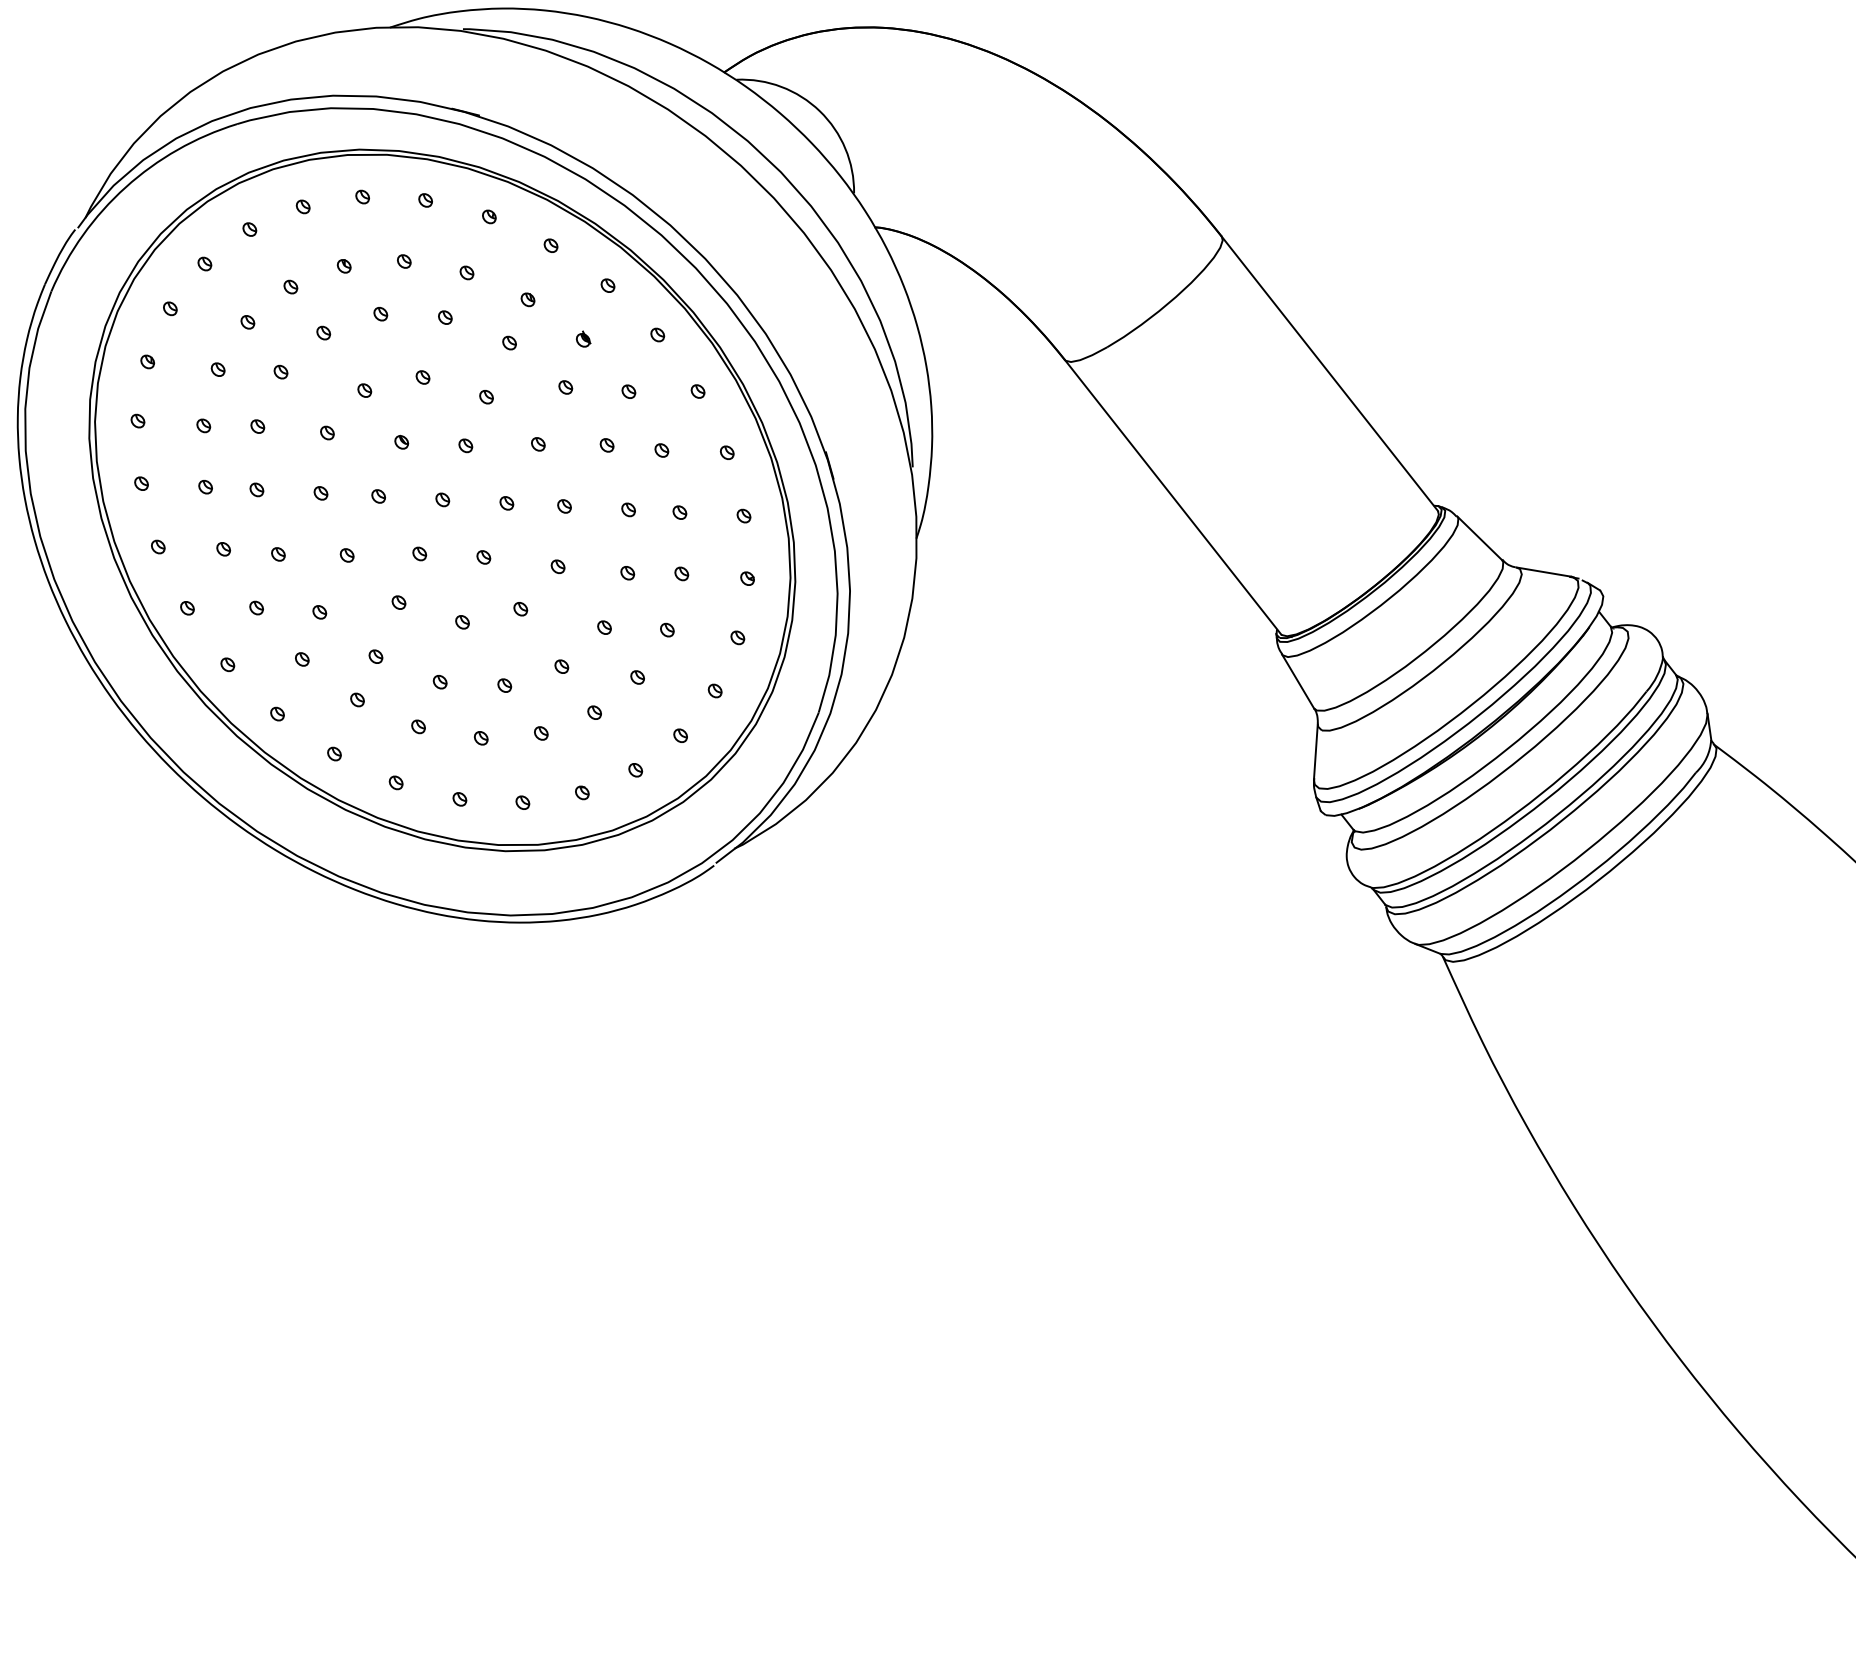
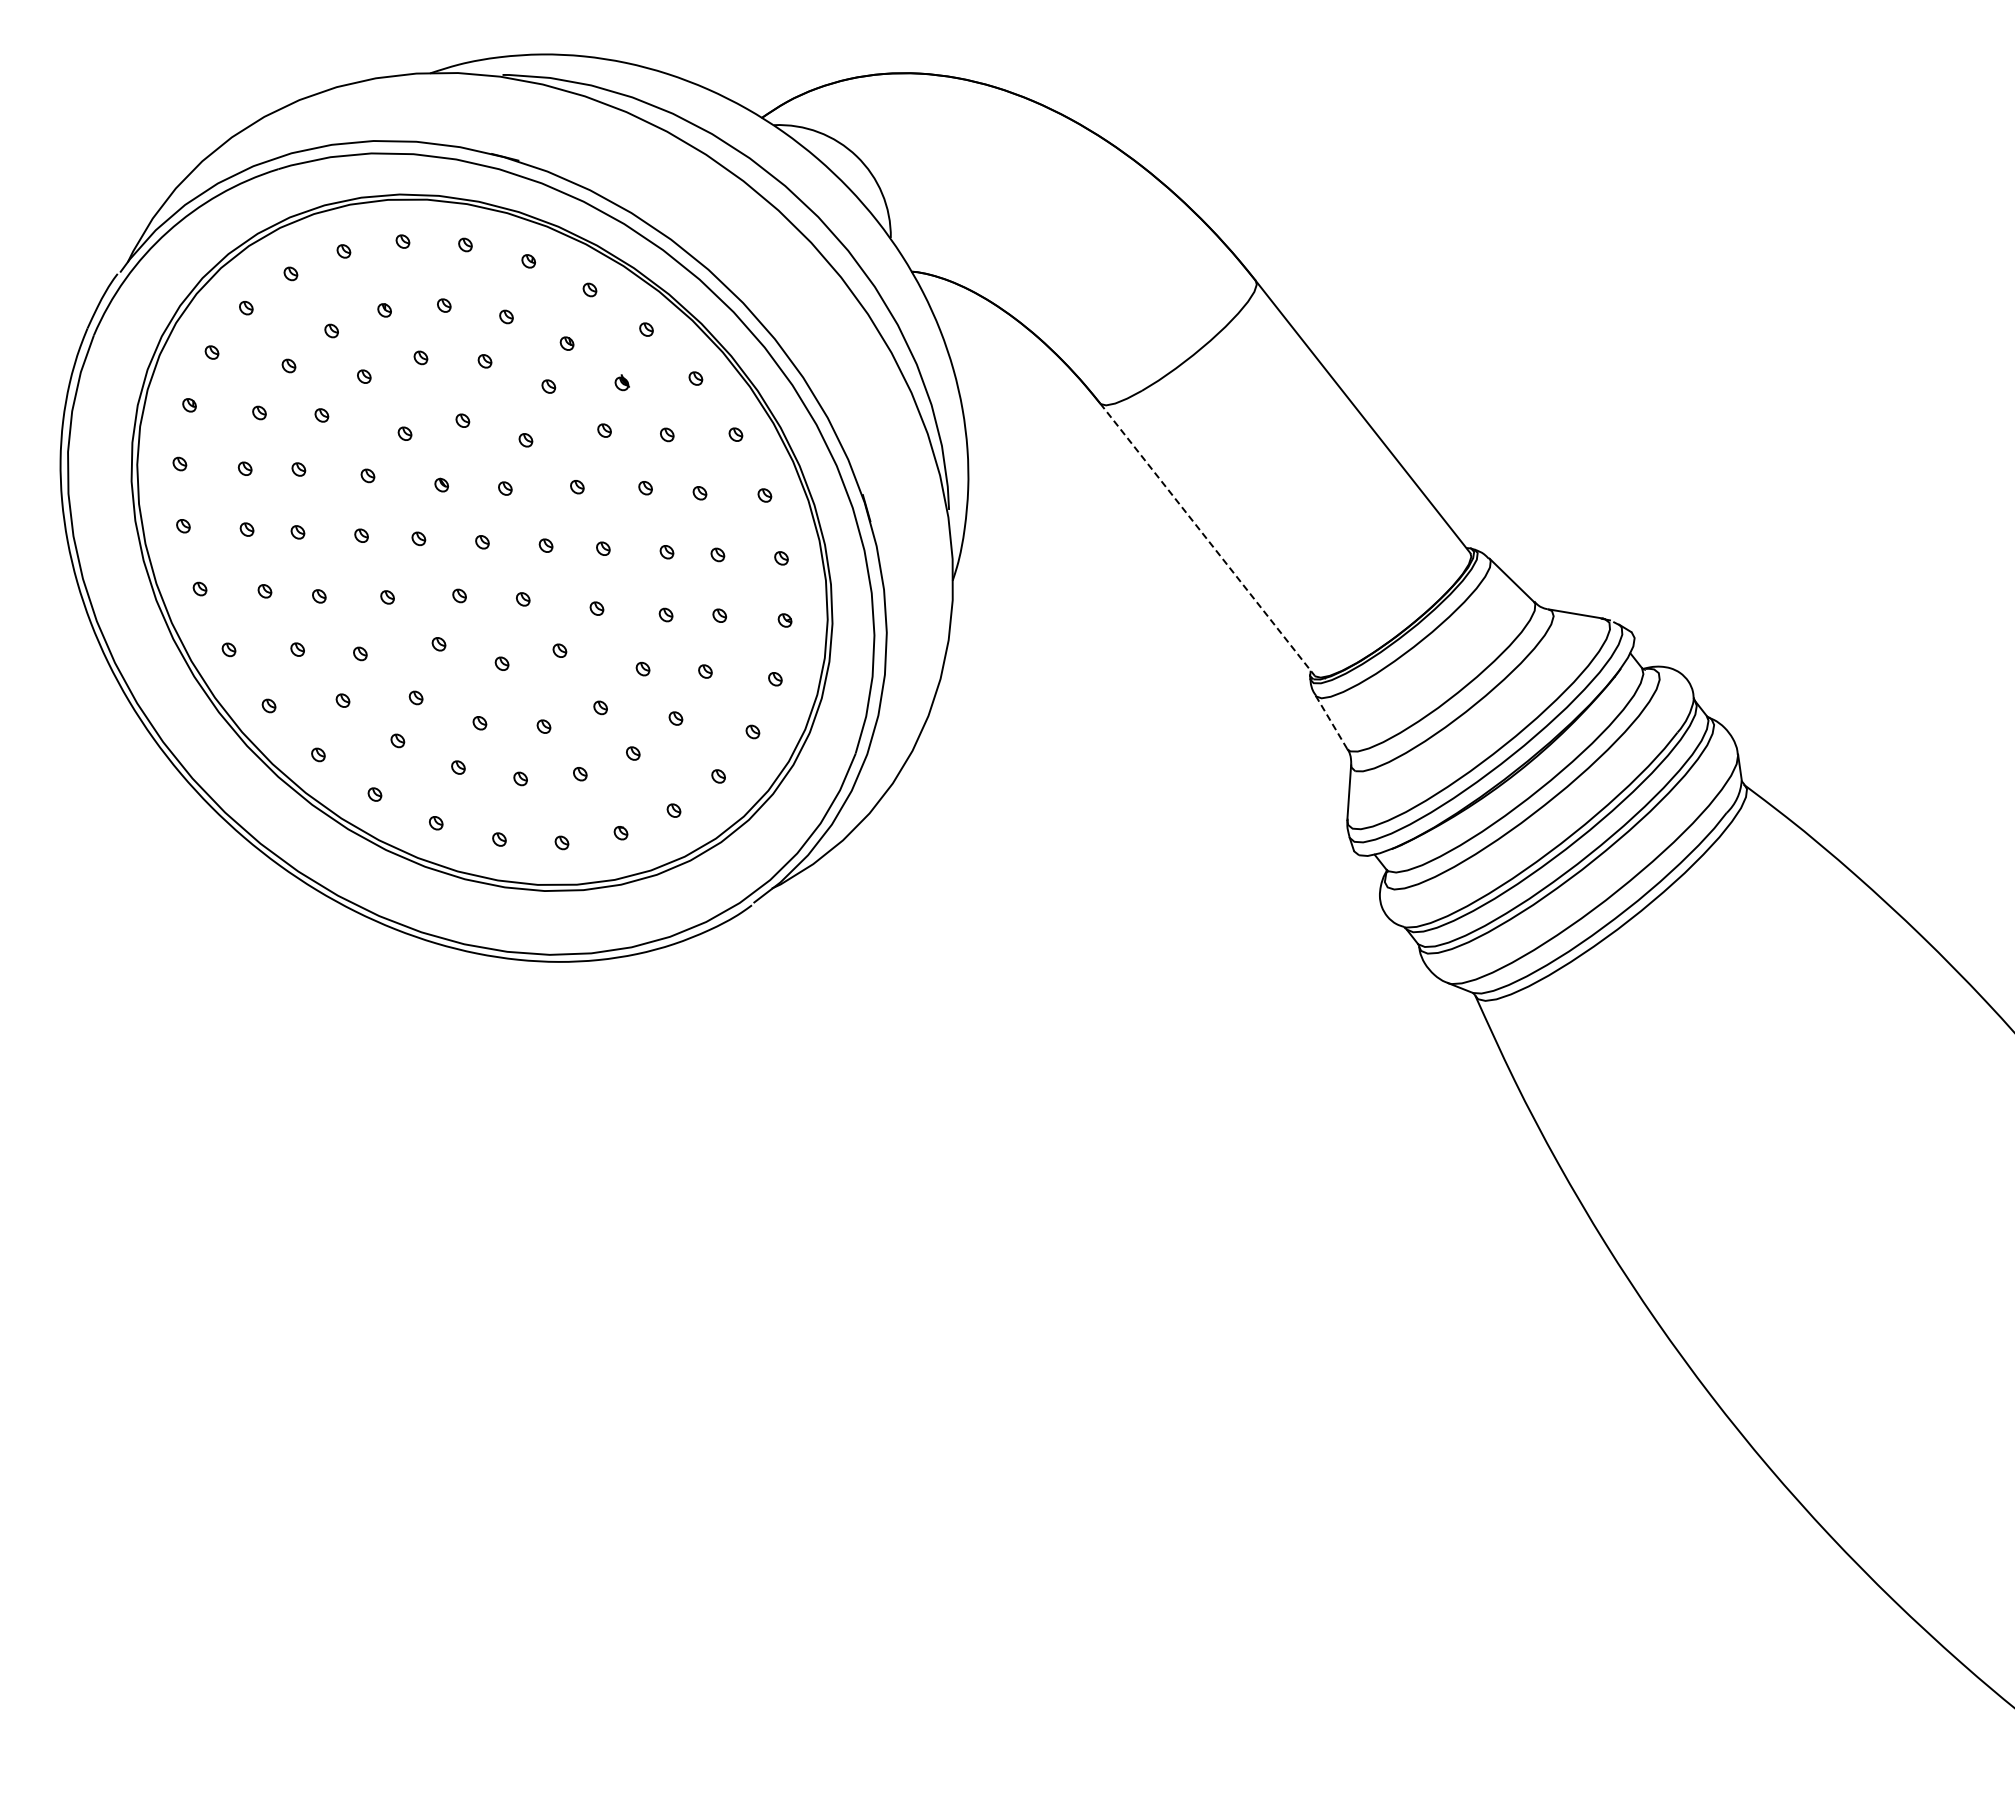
line: (1173, 498) -> (1207, 540), solid -> dashed
line: (1297, 681) -> (1331, 722), solid -> dashed

